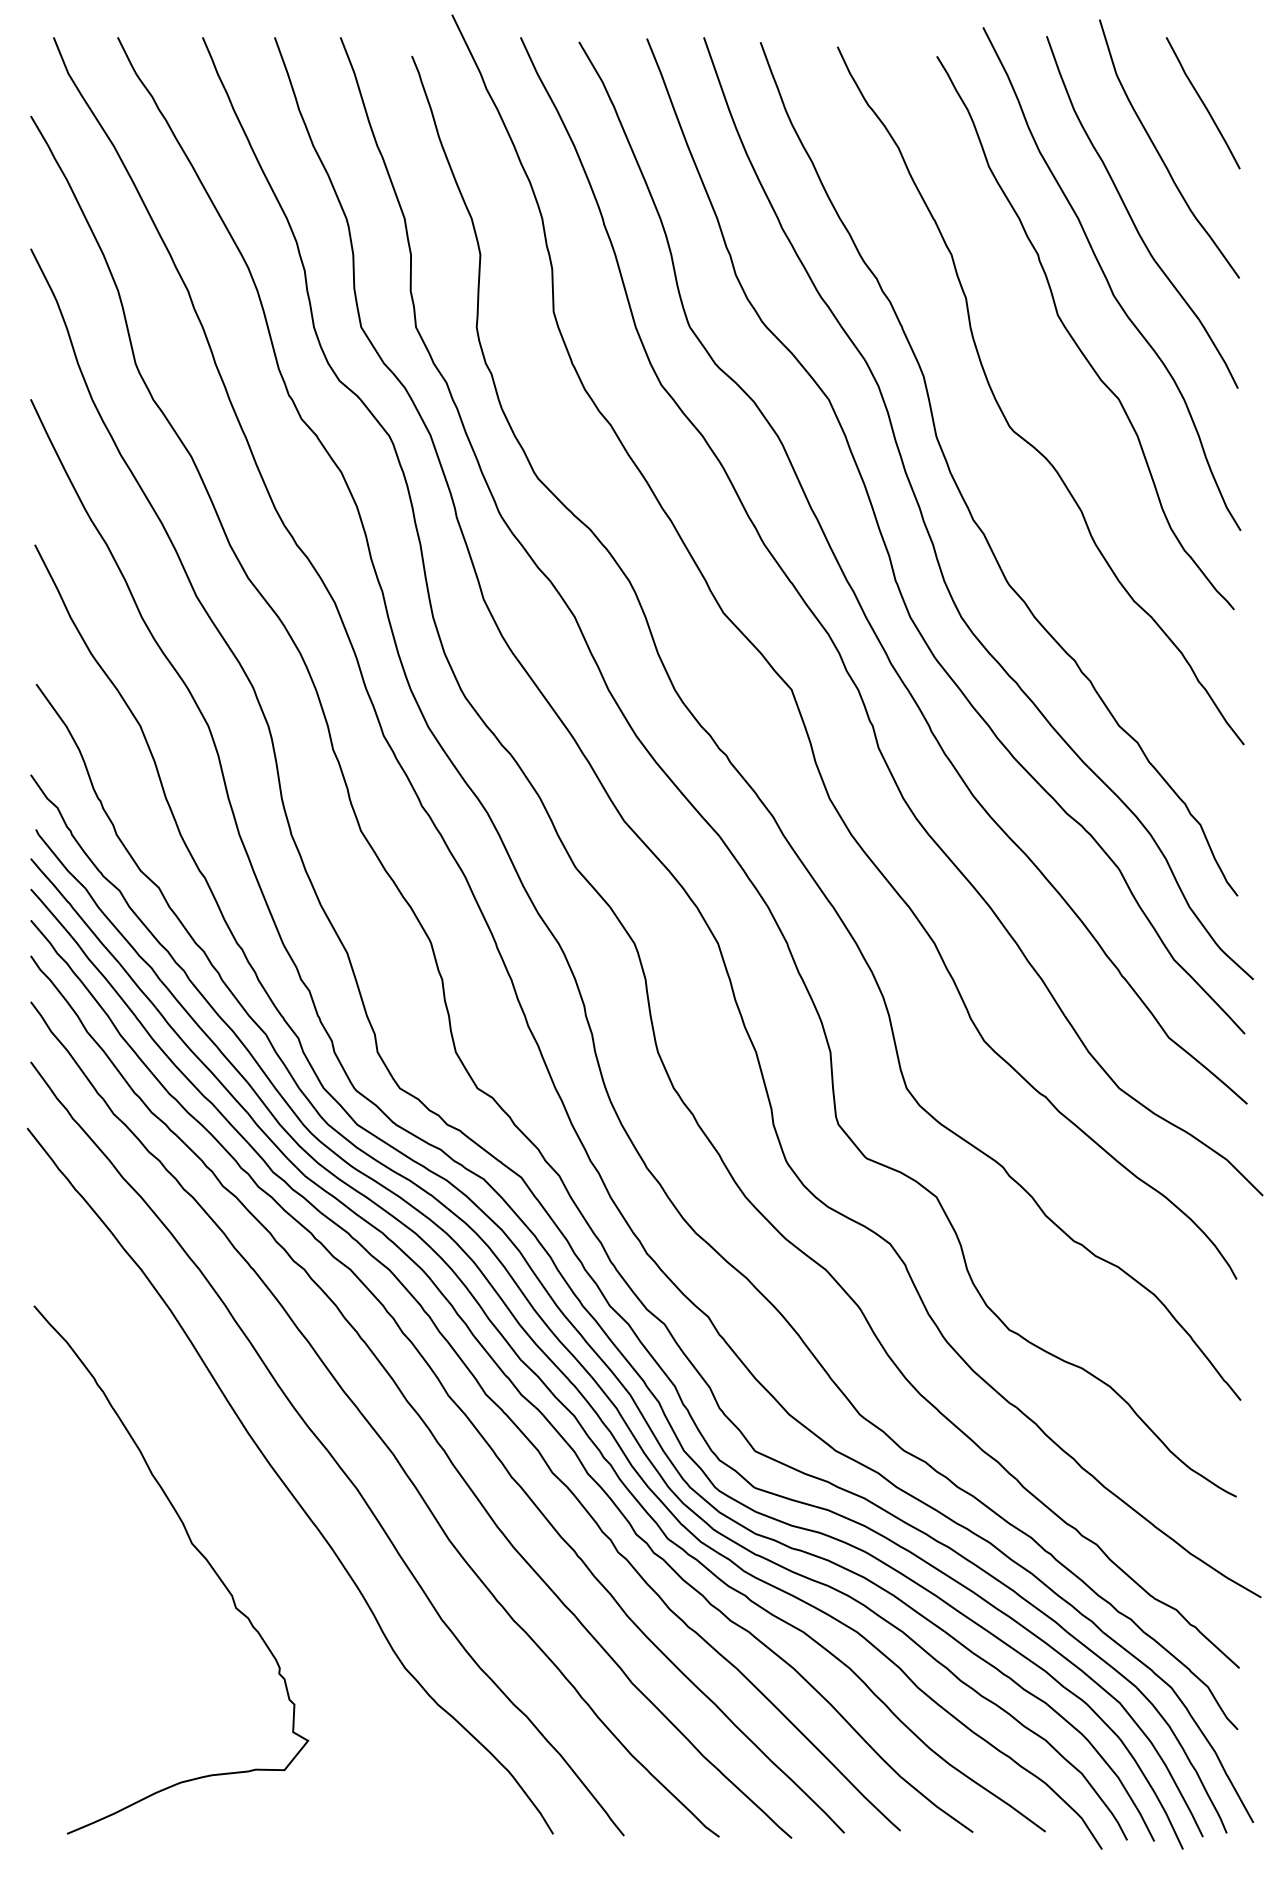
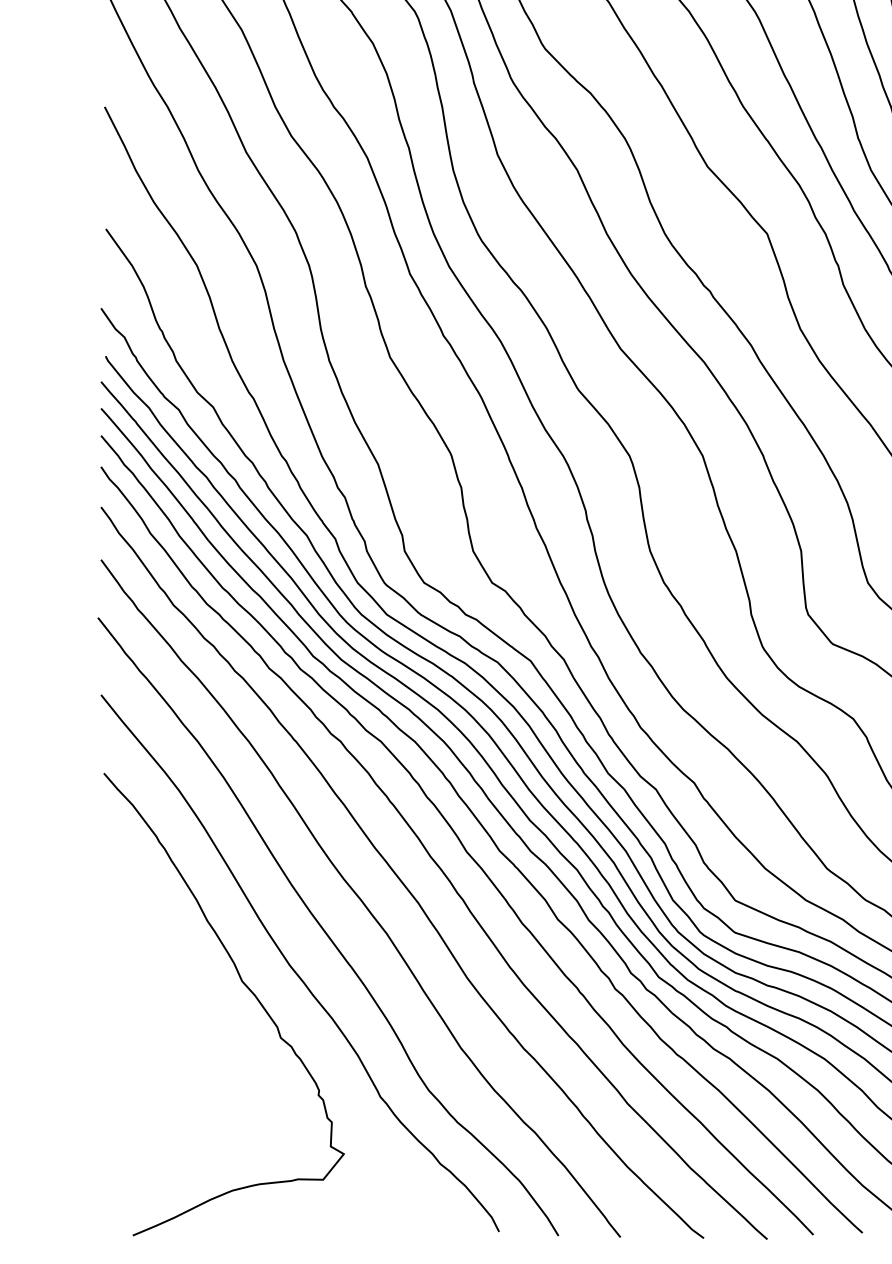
curve: (250, 1528) -> (293, 968), added

